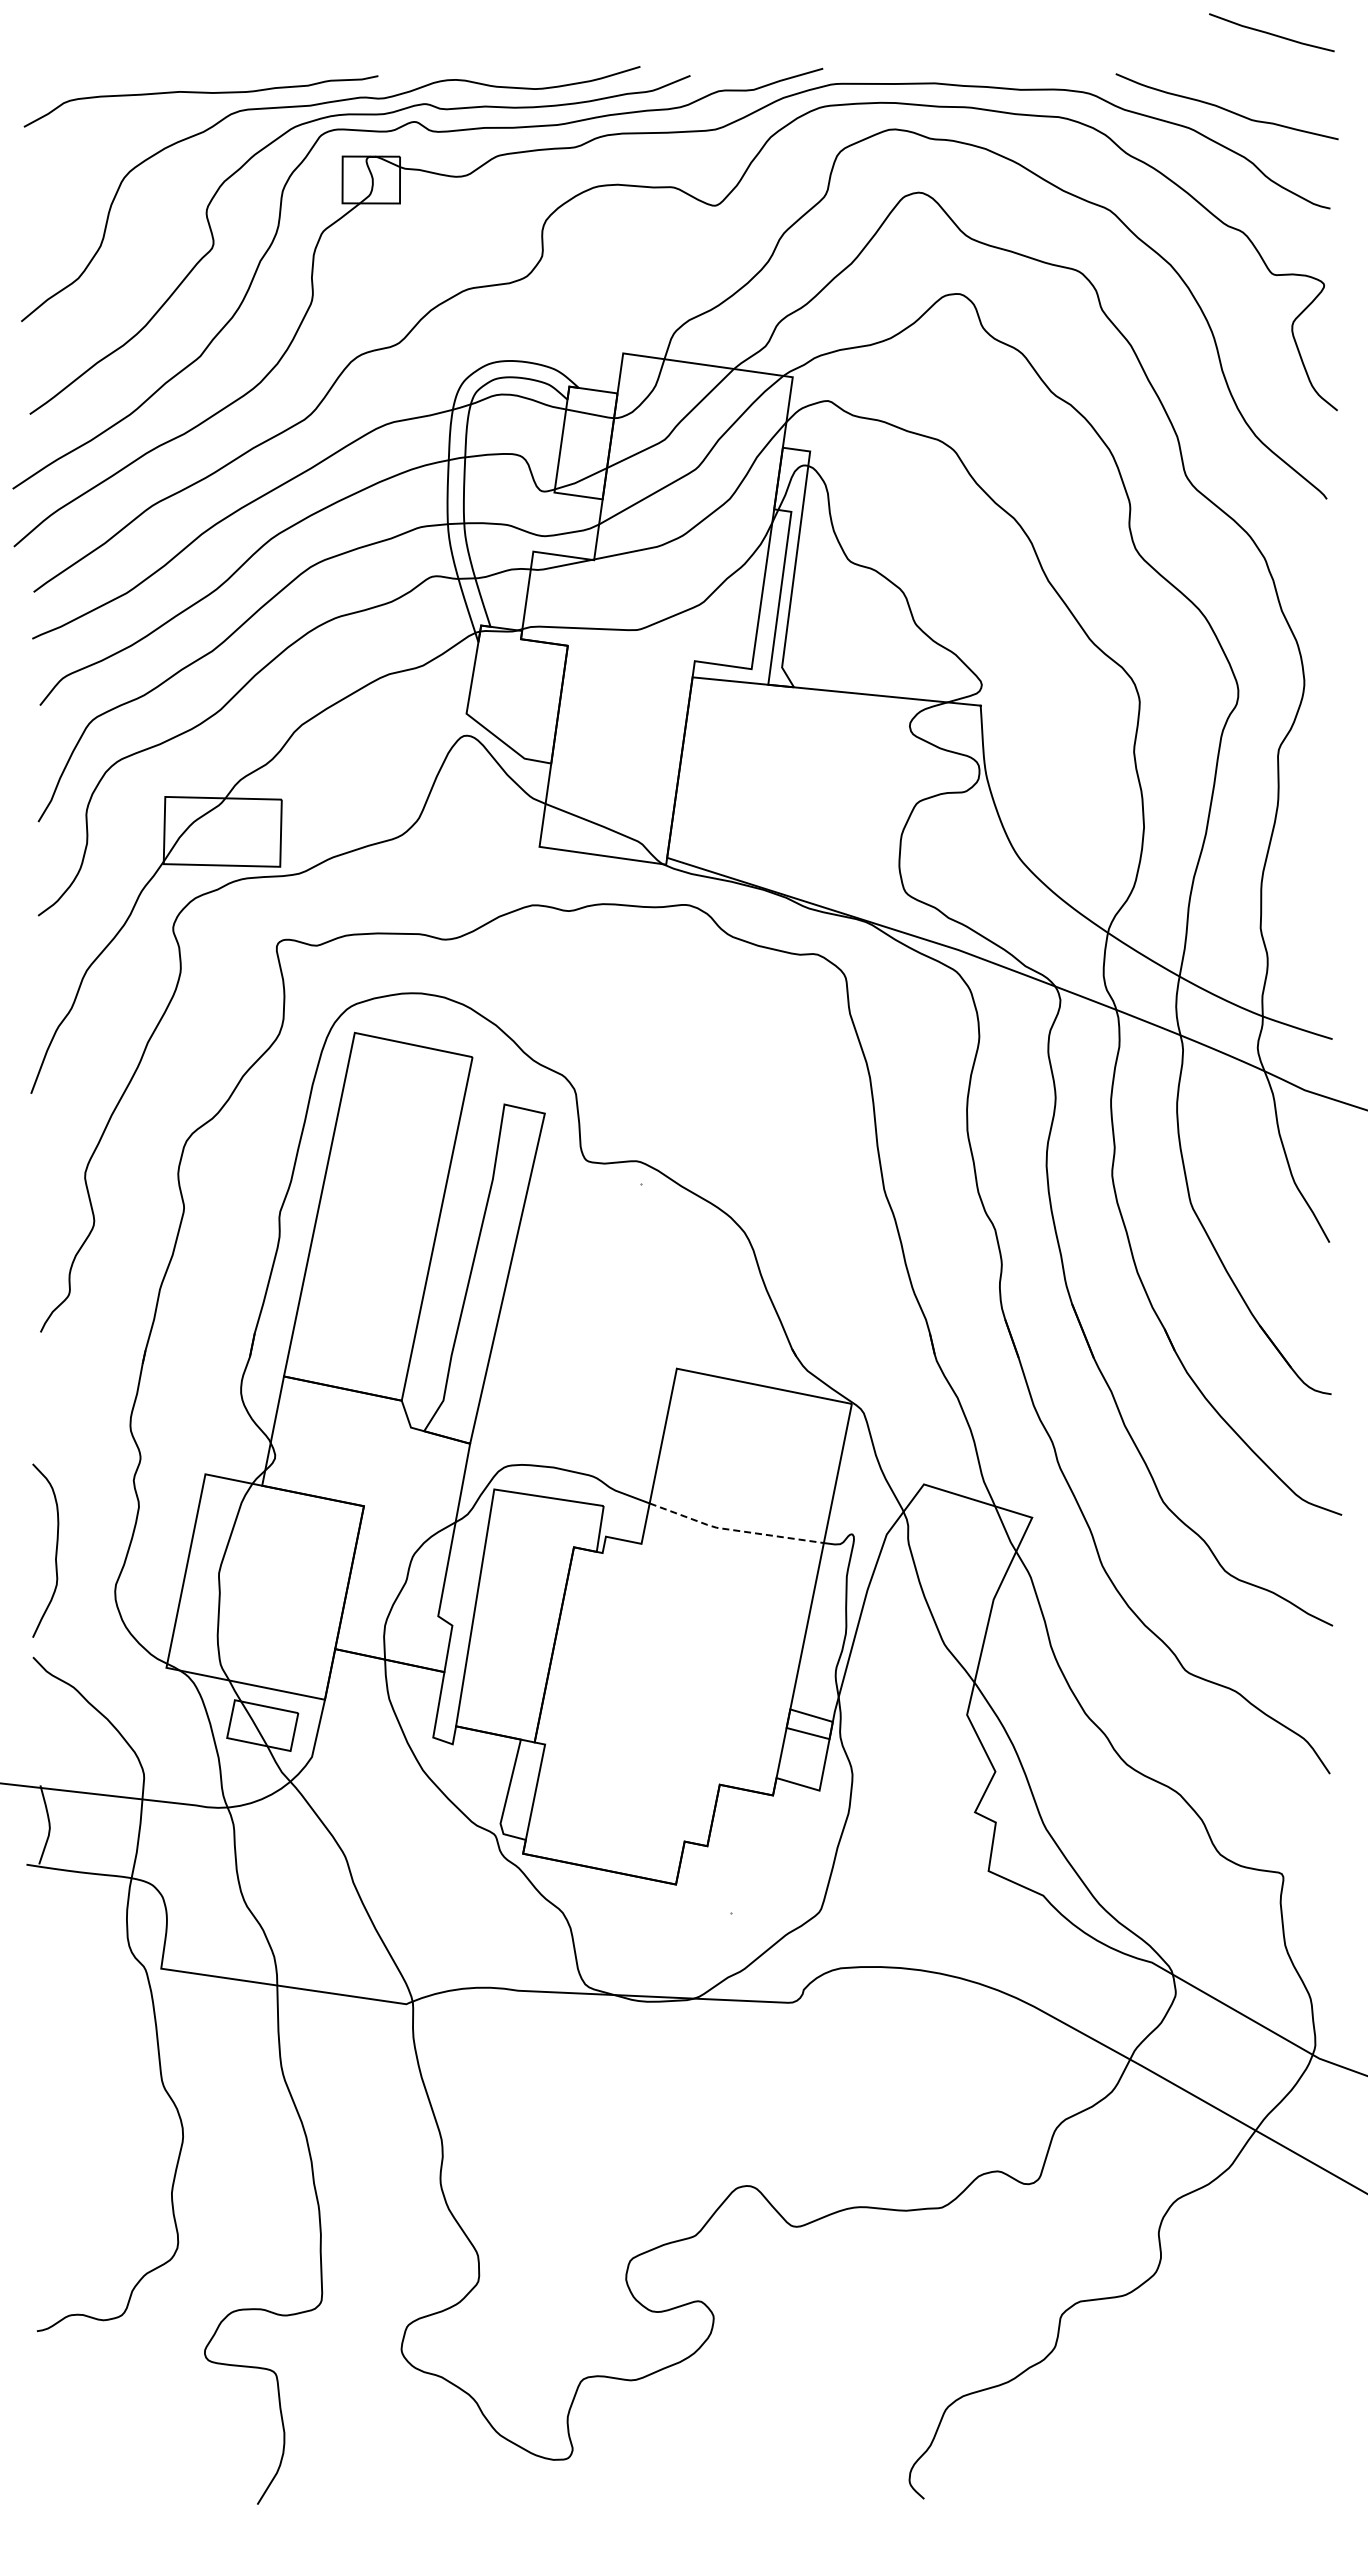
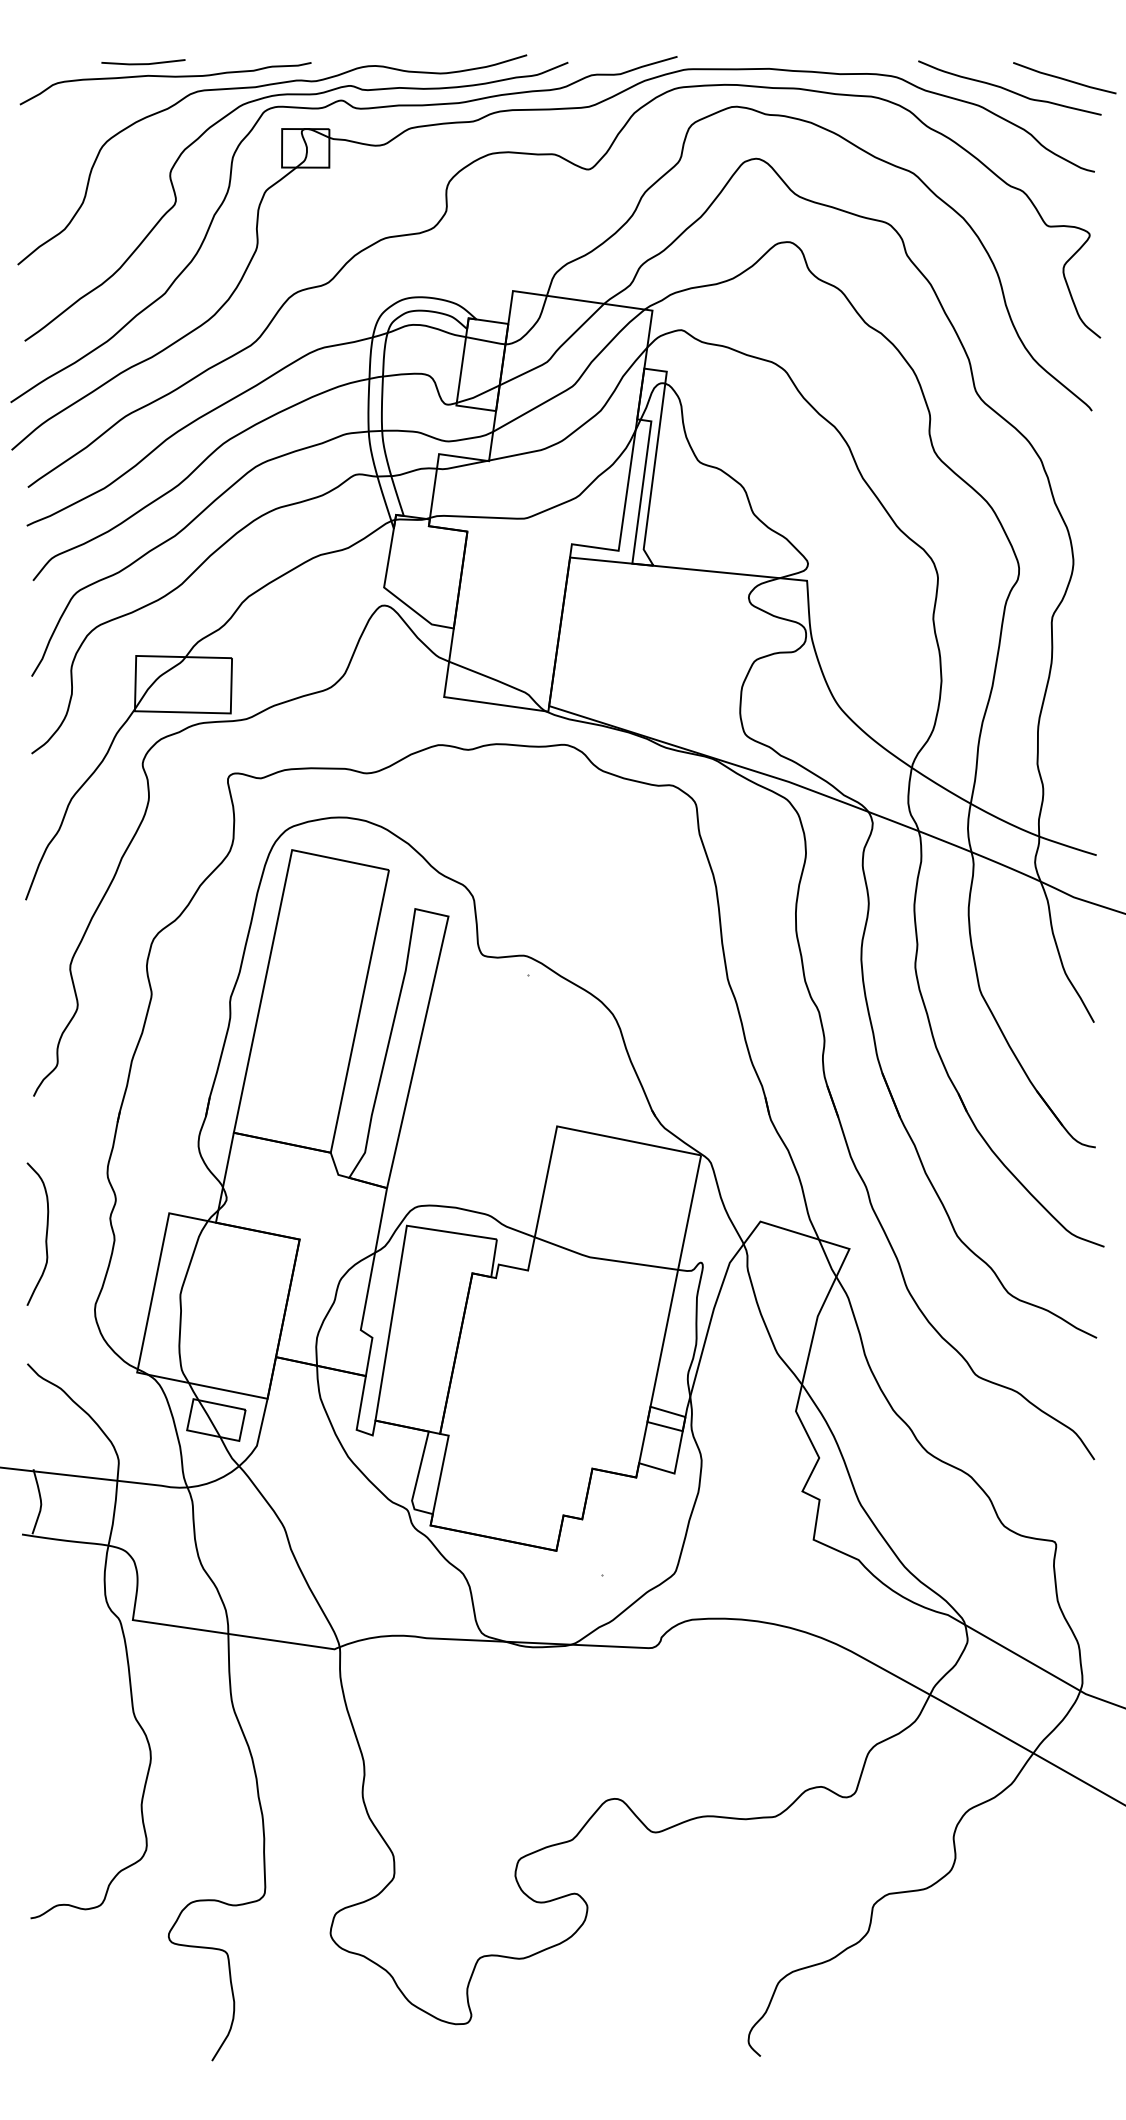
line: (1271, 33) -> (1064, 78), moved
line: (174, 76) -> (143, 63), added
line: (733, 1530) -> (603, 1259), dashed -> solid
curve: (55, 1550) -> (45, 1234), moved

